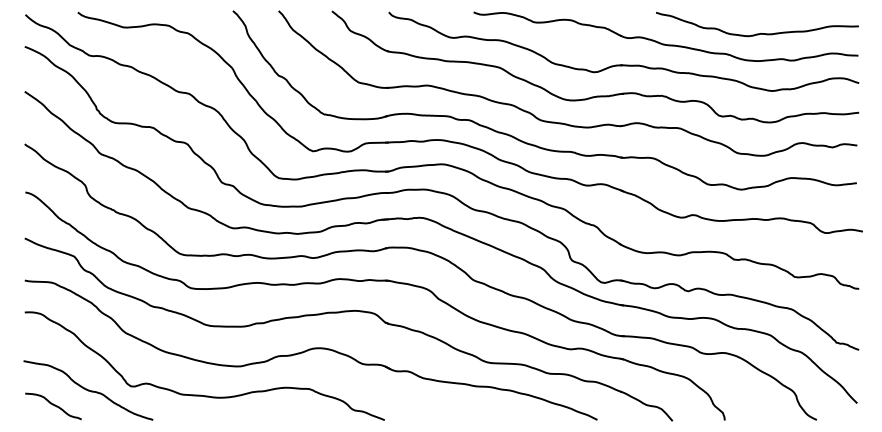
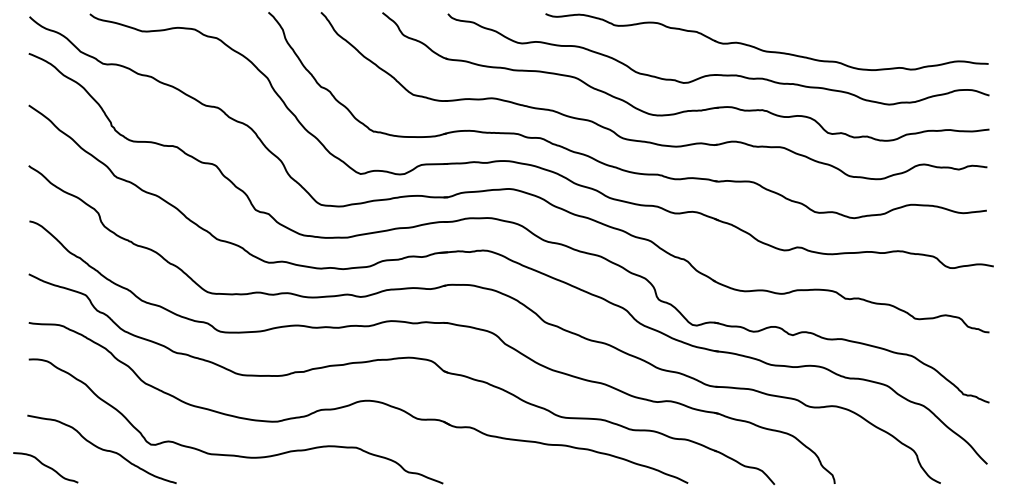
curve: (761, 32) -> (876, 37), removed
curve: (53, 405) -> (45, 466), moved

